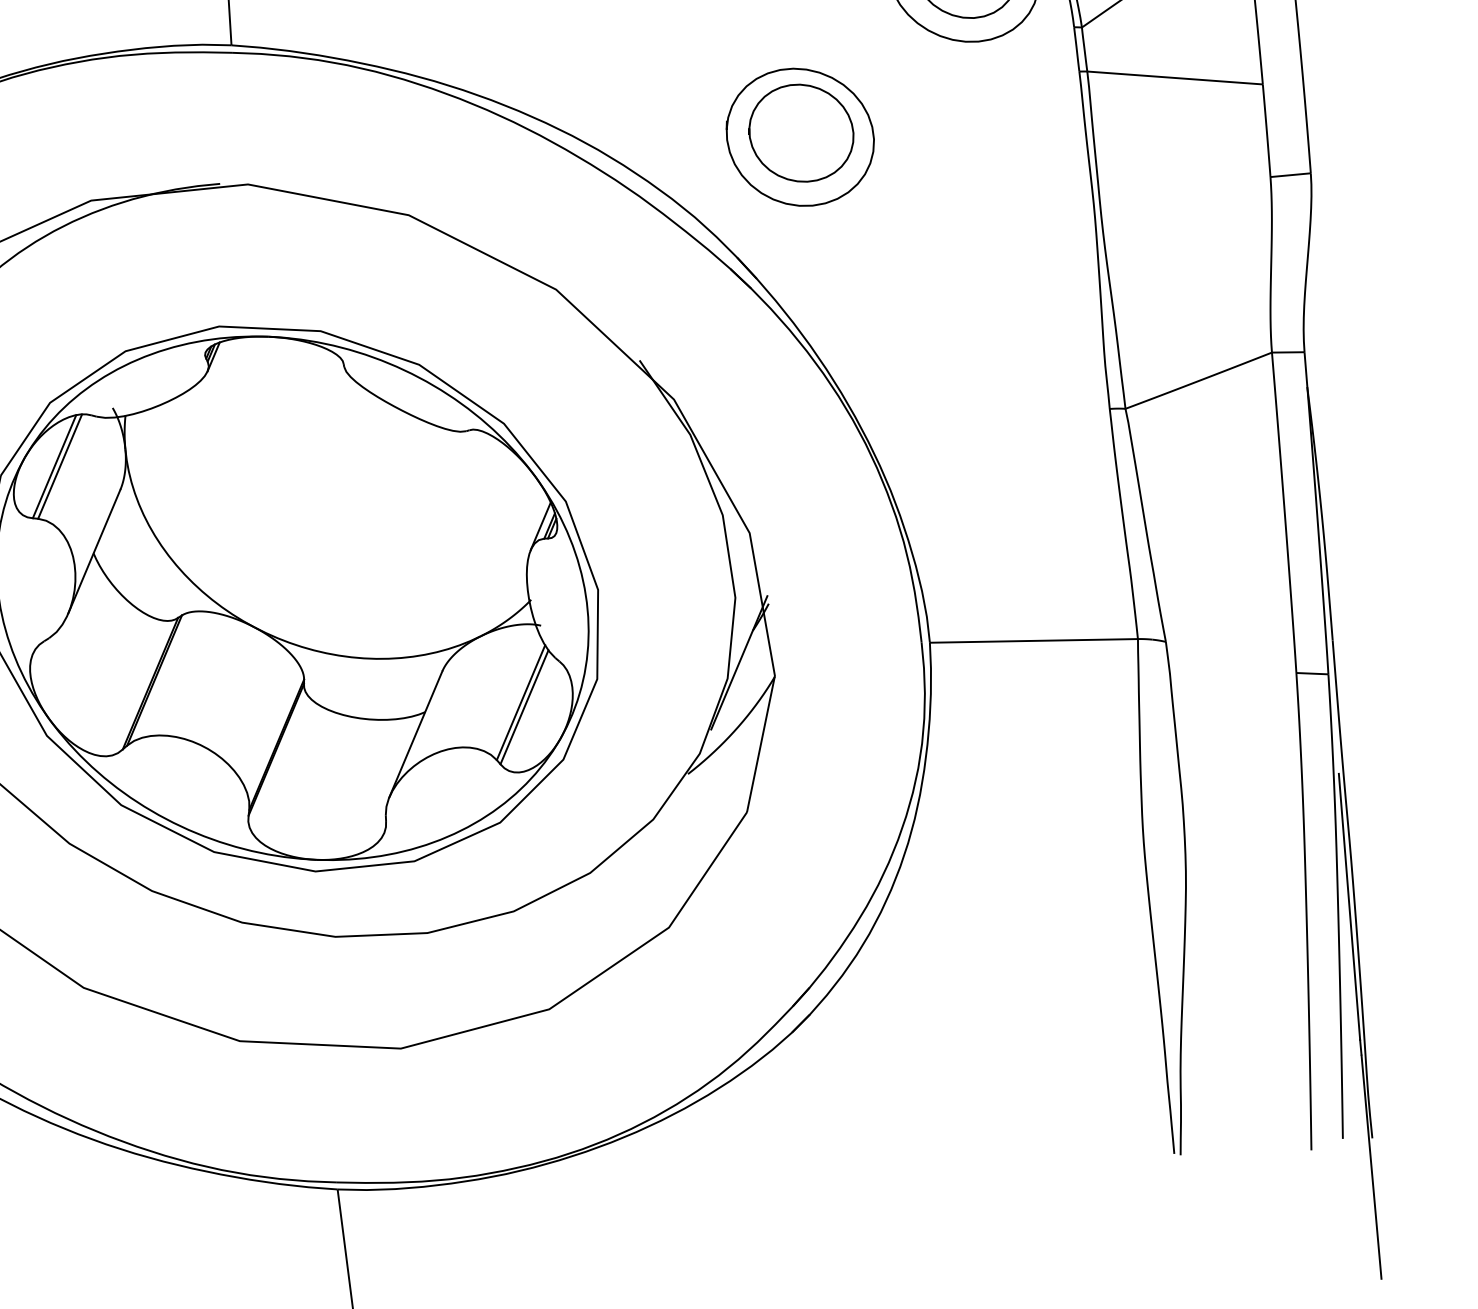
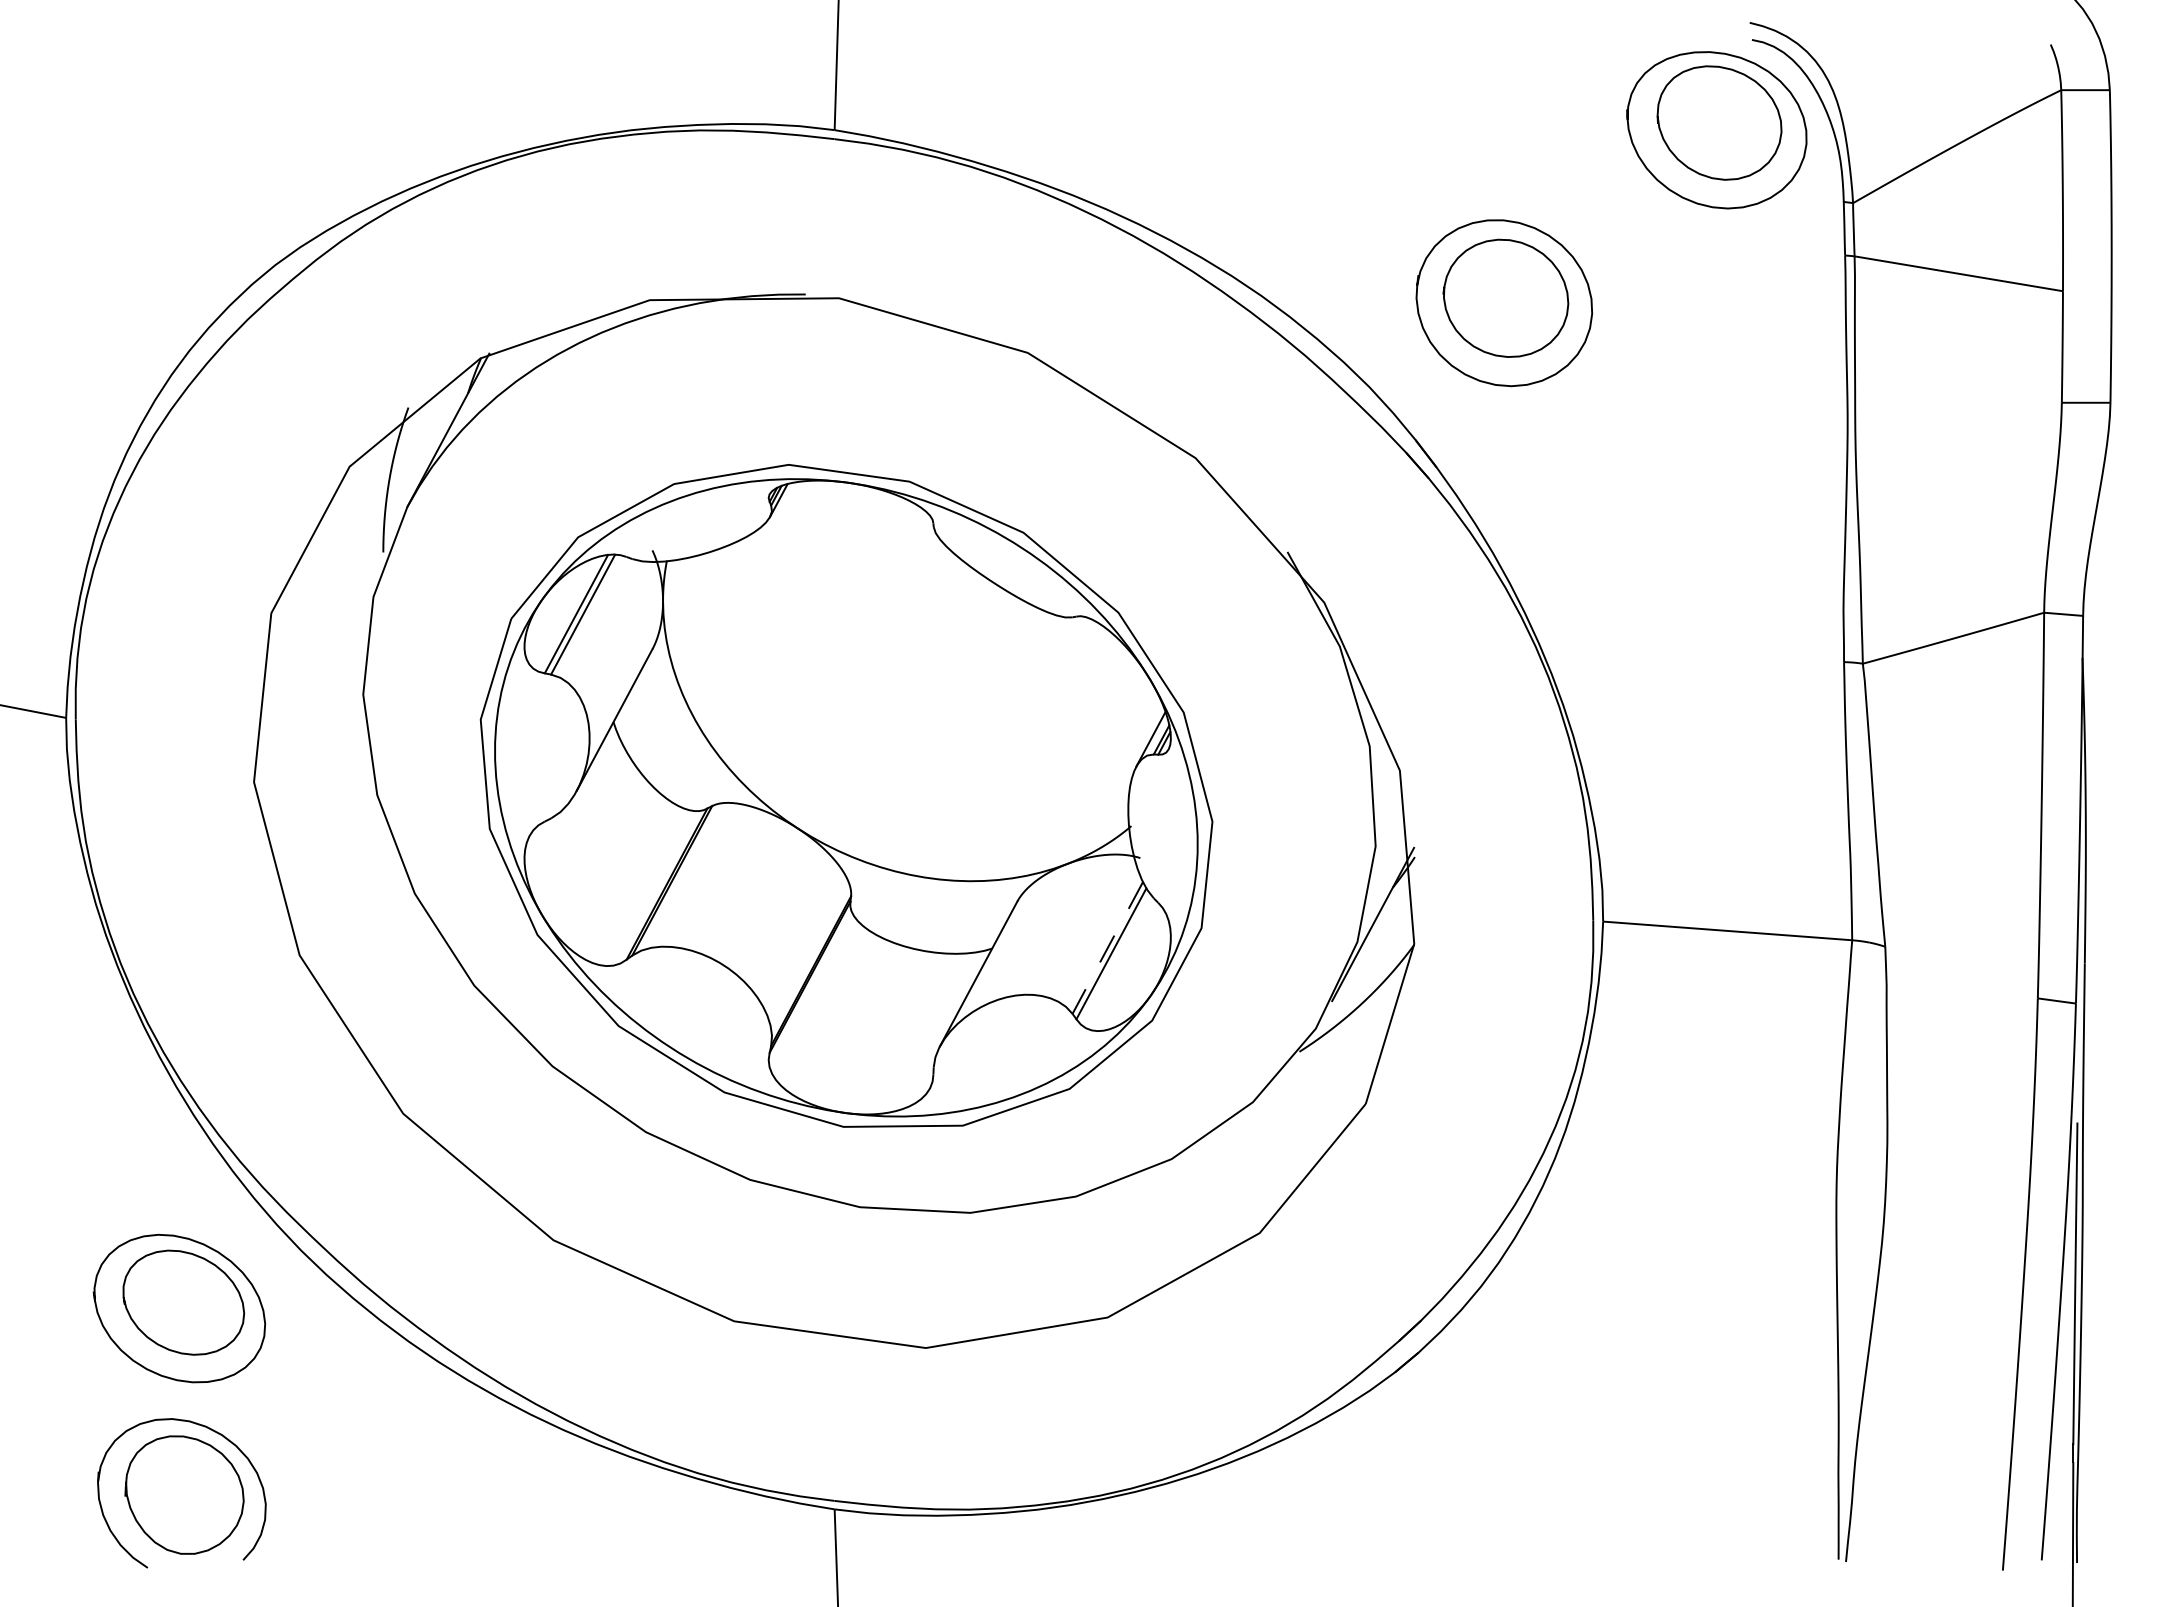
line: (520, 702) -> (1107, 947), solid -> dashed

